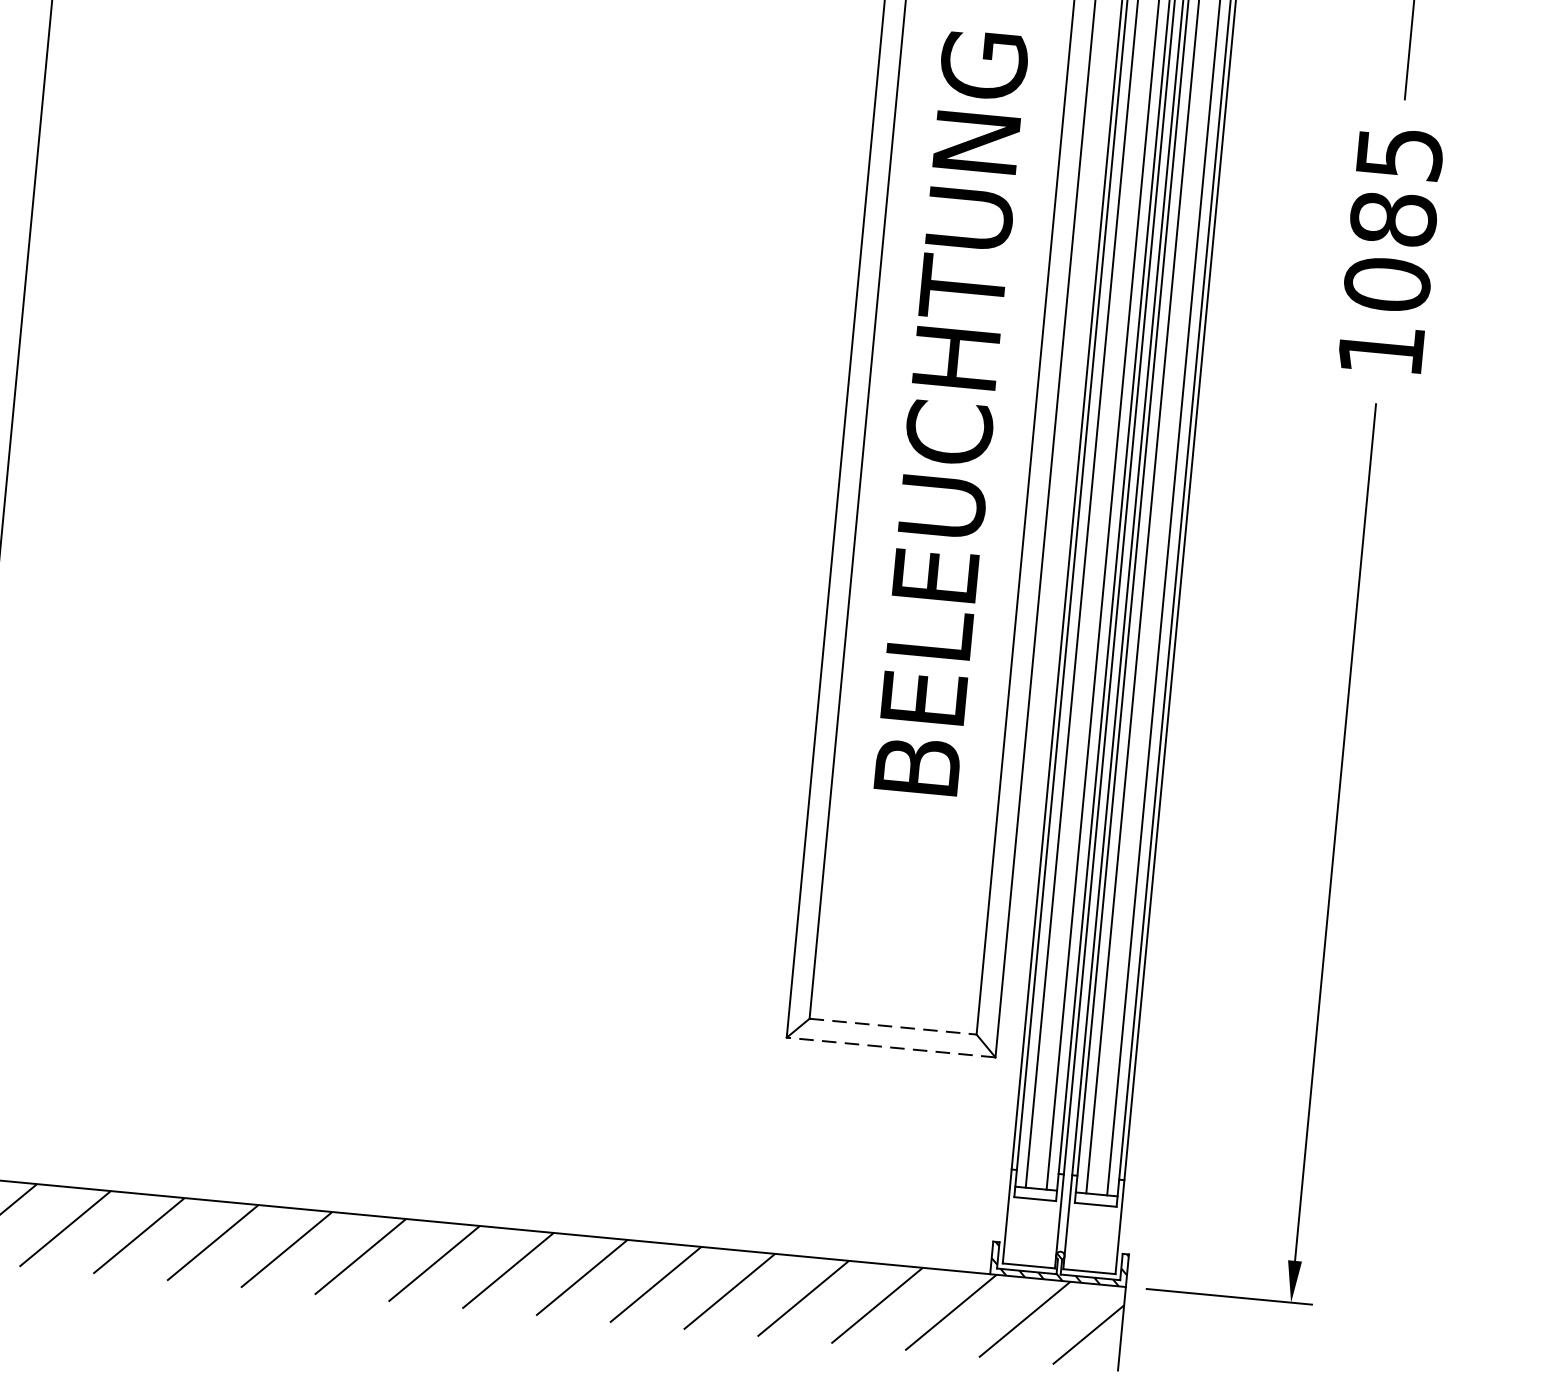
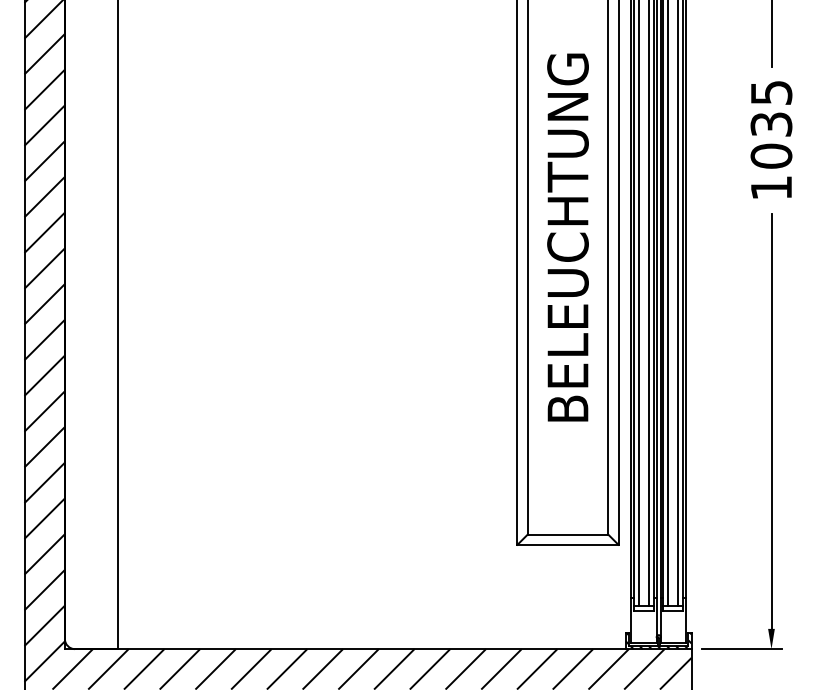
text: (1393, 218) -> (771, 124), 1085 -> 1035
line: (894, 1026) -> (568, 534), dashed -> solid
line: (892, 1046) -> (568, 544), dashed -> solid

